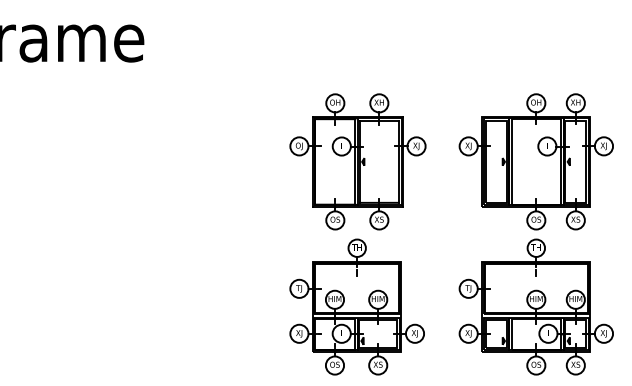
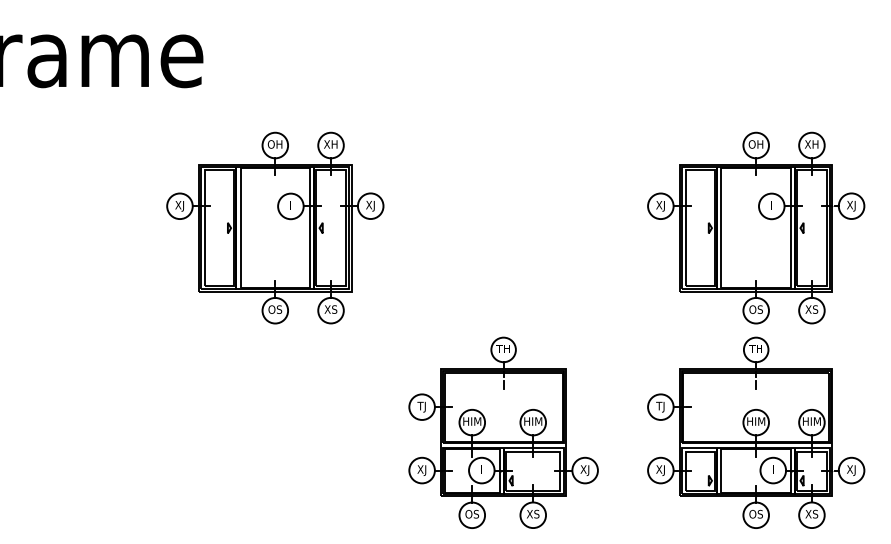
part: (194, 161) -> (274, 227), added
part: (357, 161) -> (504, 227), removed

